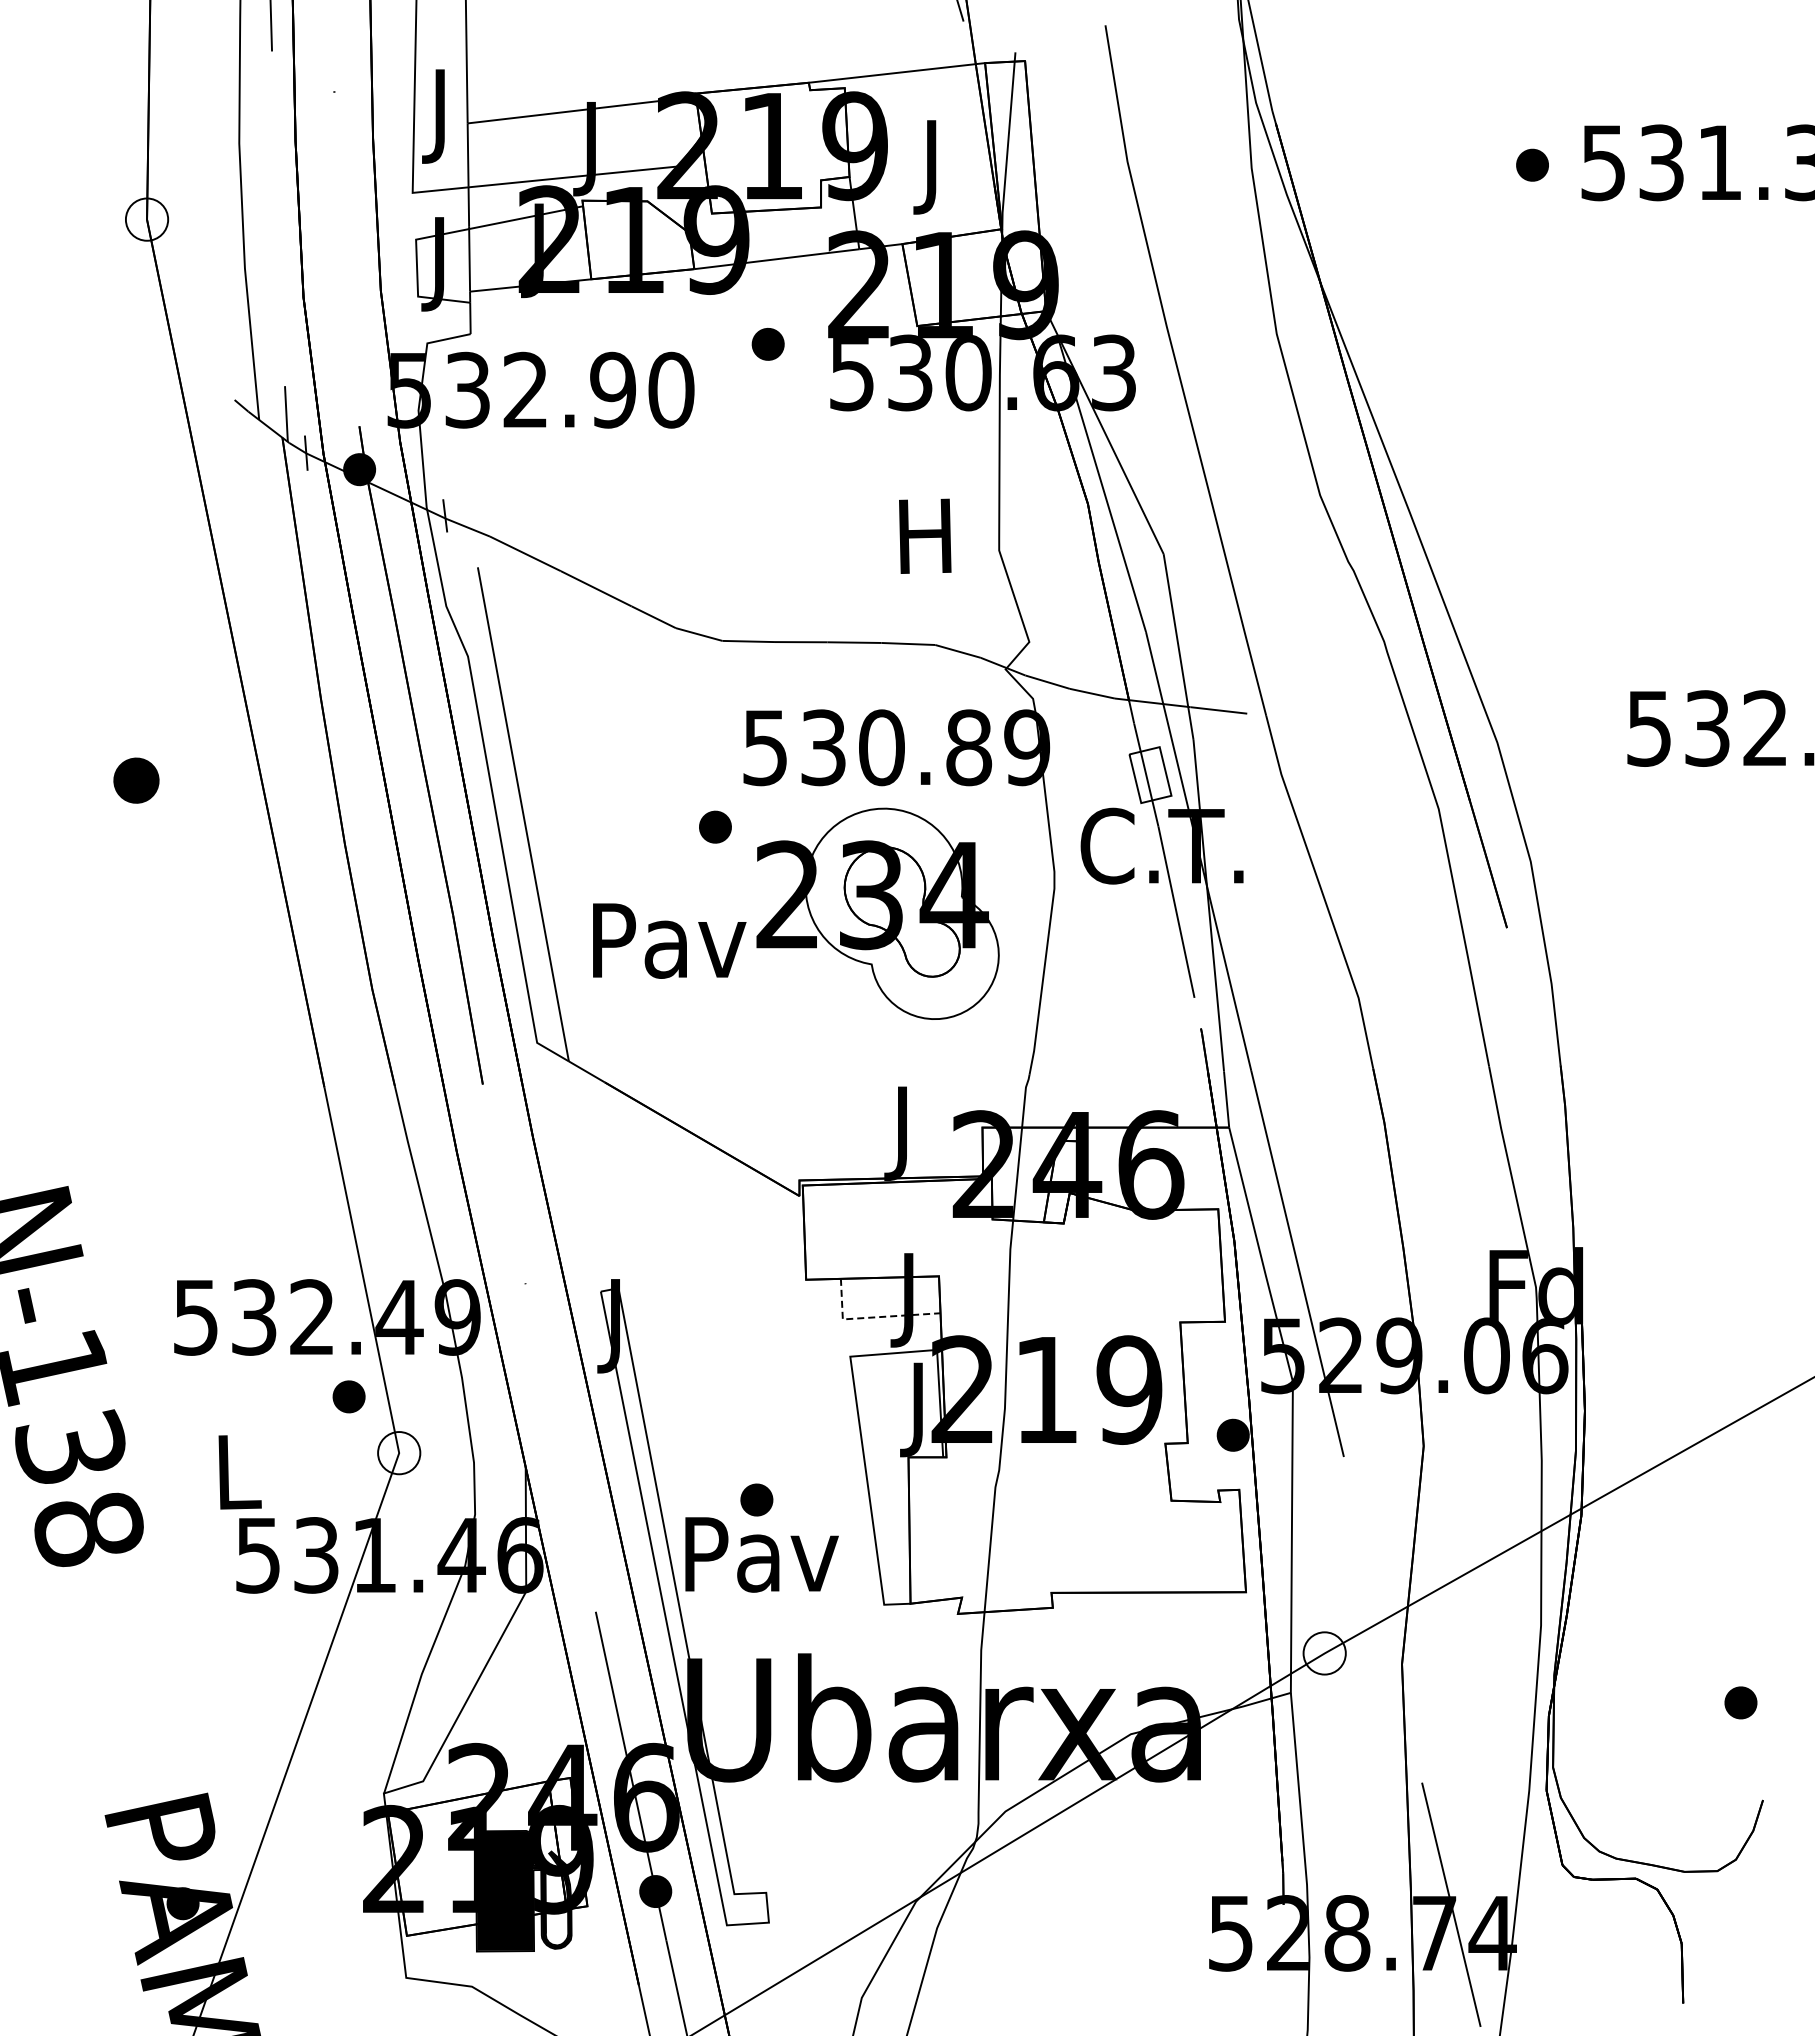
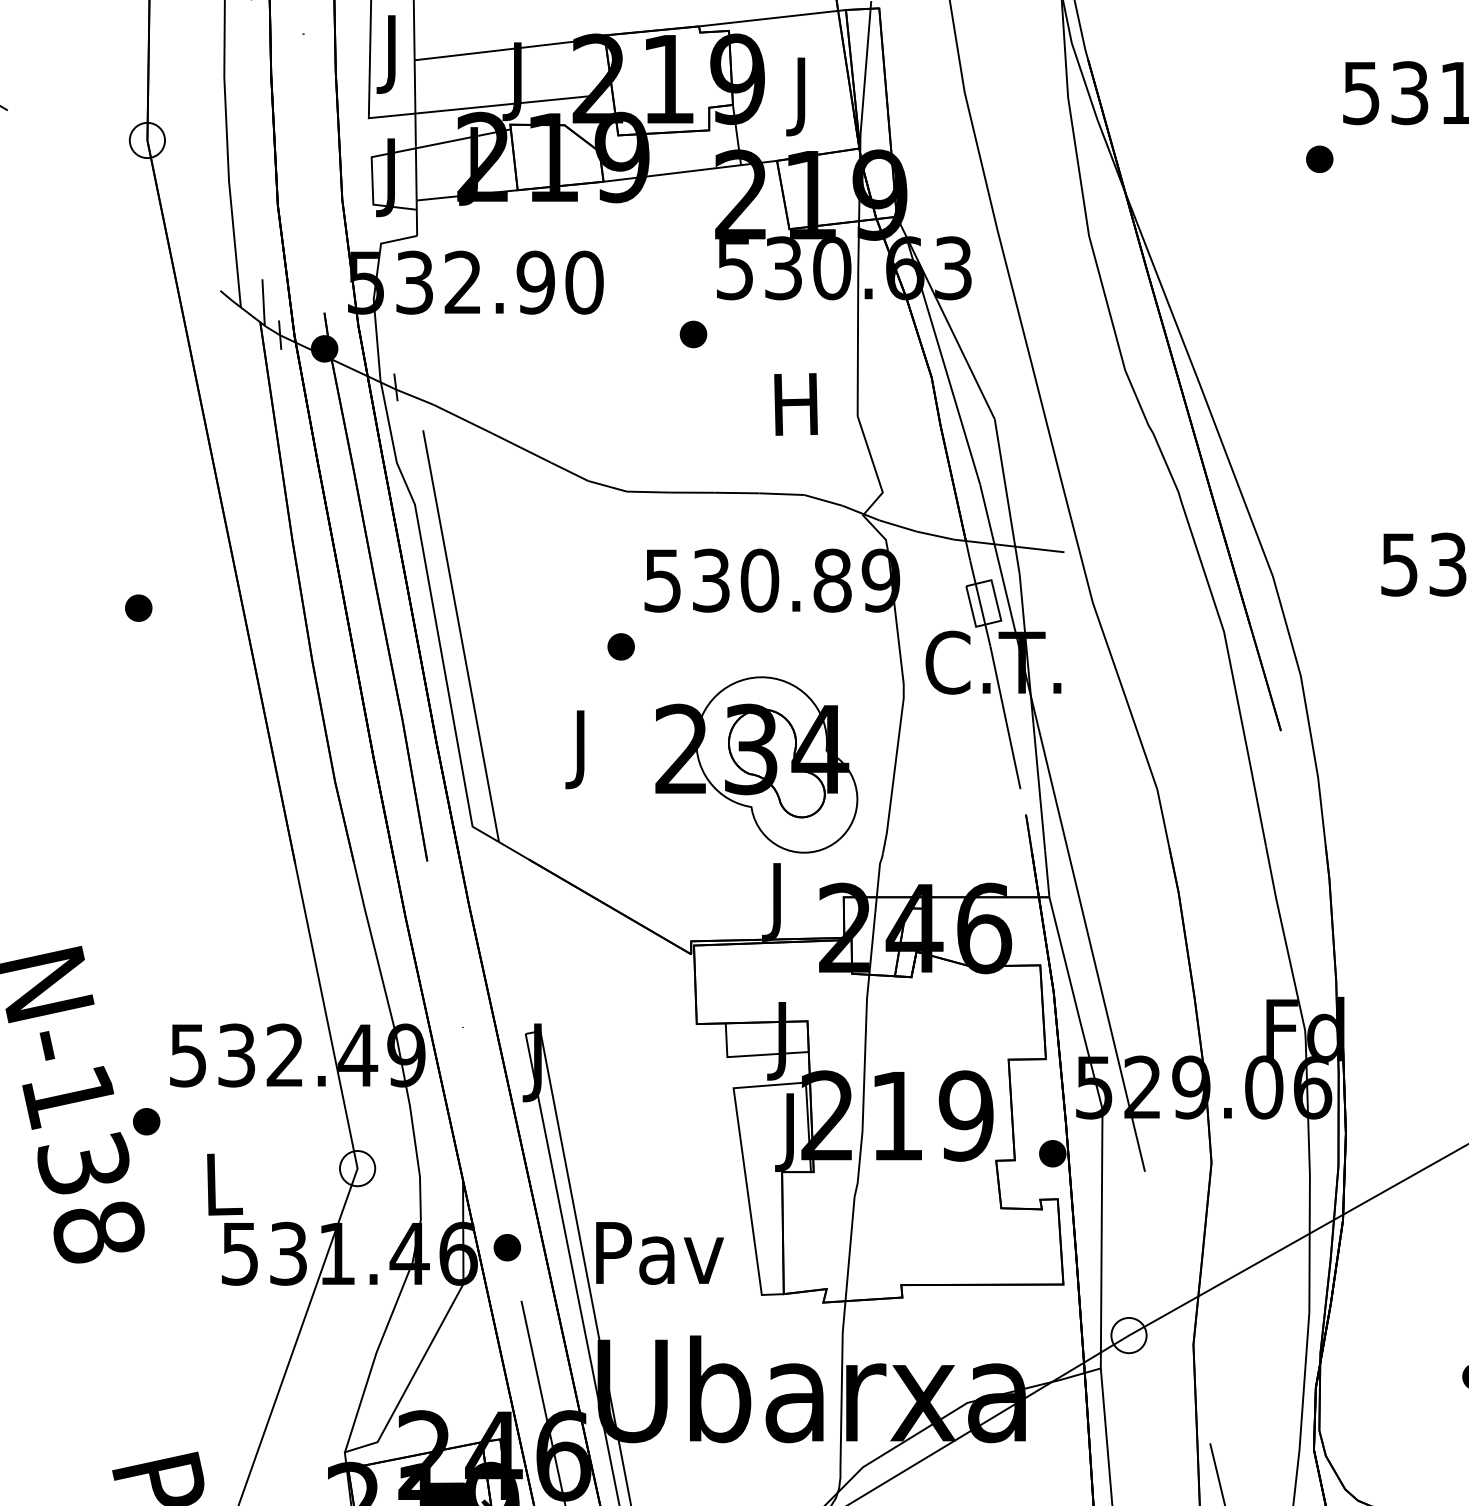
part: (1532, 164) -> (1319, 158), moved
part: (767, 344) -> (692, 334), moved
part: (136, 780) -> (138, 607), size x0.71
part: (877, 913) -> (756, 764), moved
text: (669, 950) -> (582, 749), Pav -> J
line: (870, 1317) -> (750, 1055), dashed -> solid
part: (348, 1396) -> (146, 1121), moved
part: (756, 1499) -> (507, 1247), moved

